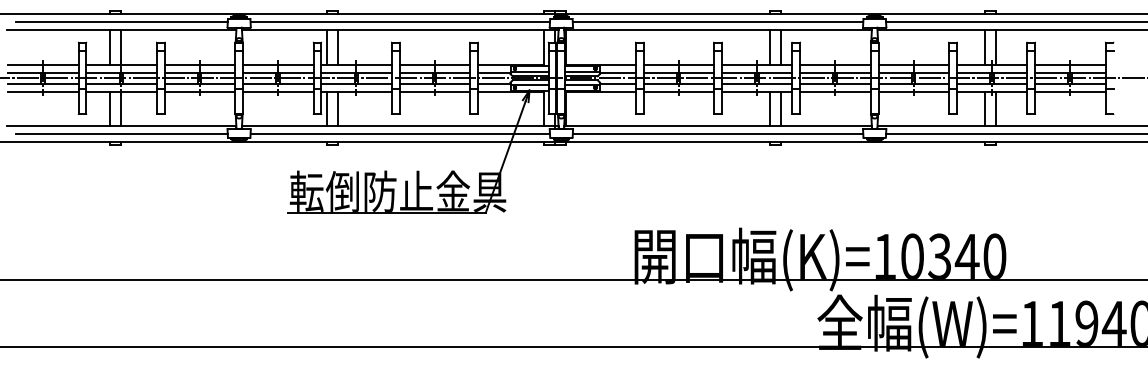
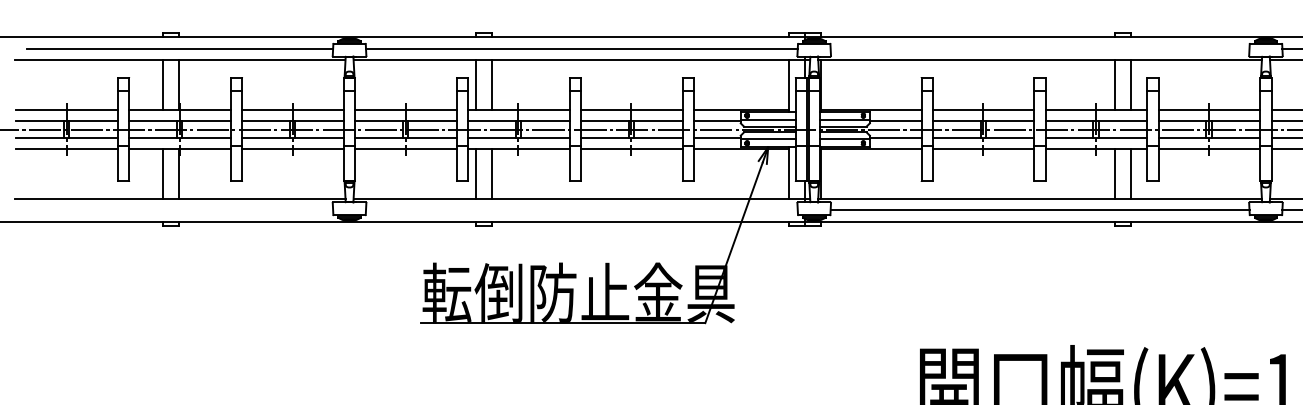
line: (717, 22) -> (1039, 49), removed
line: (121, 134) -> (179, 210), removed
line: (400, 134) -> (582, 210), removed

